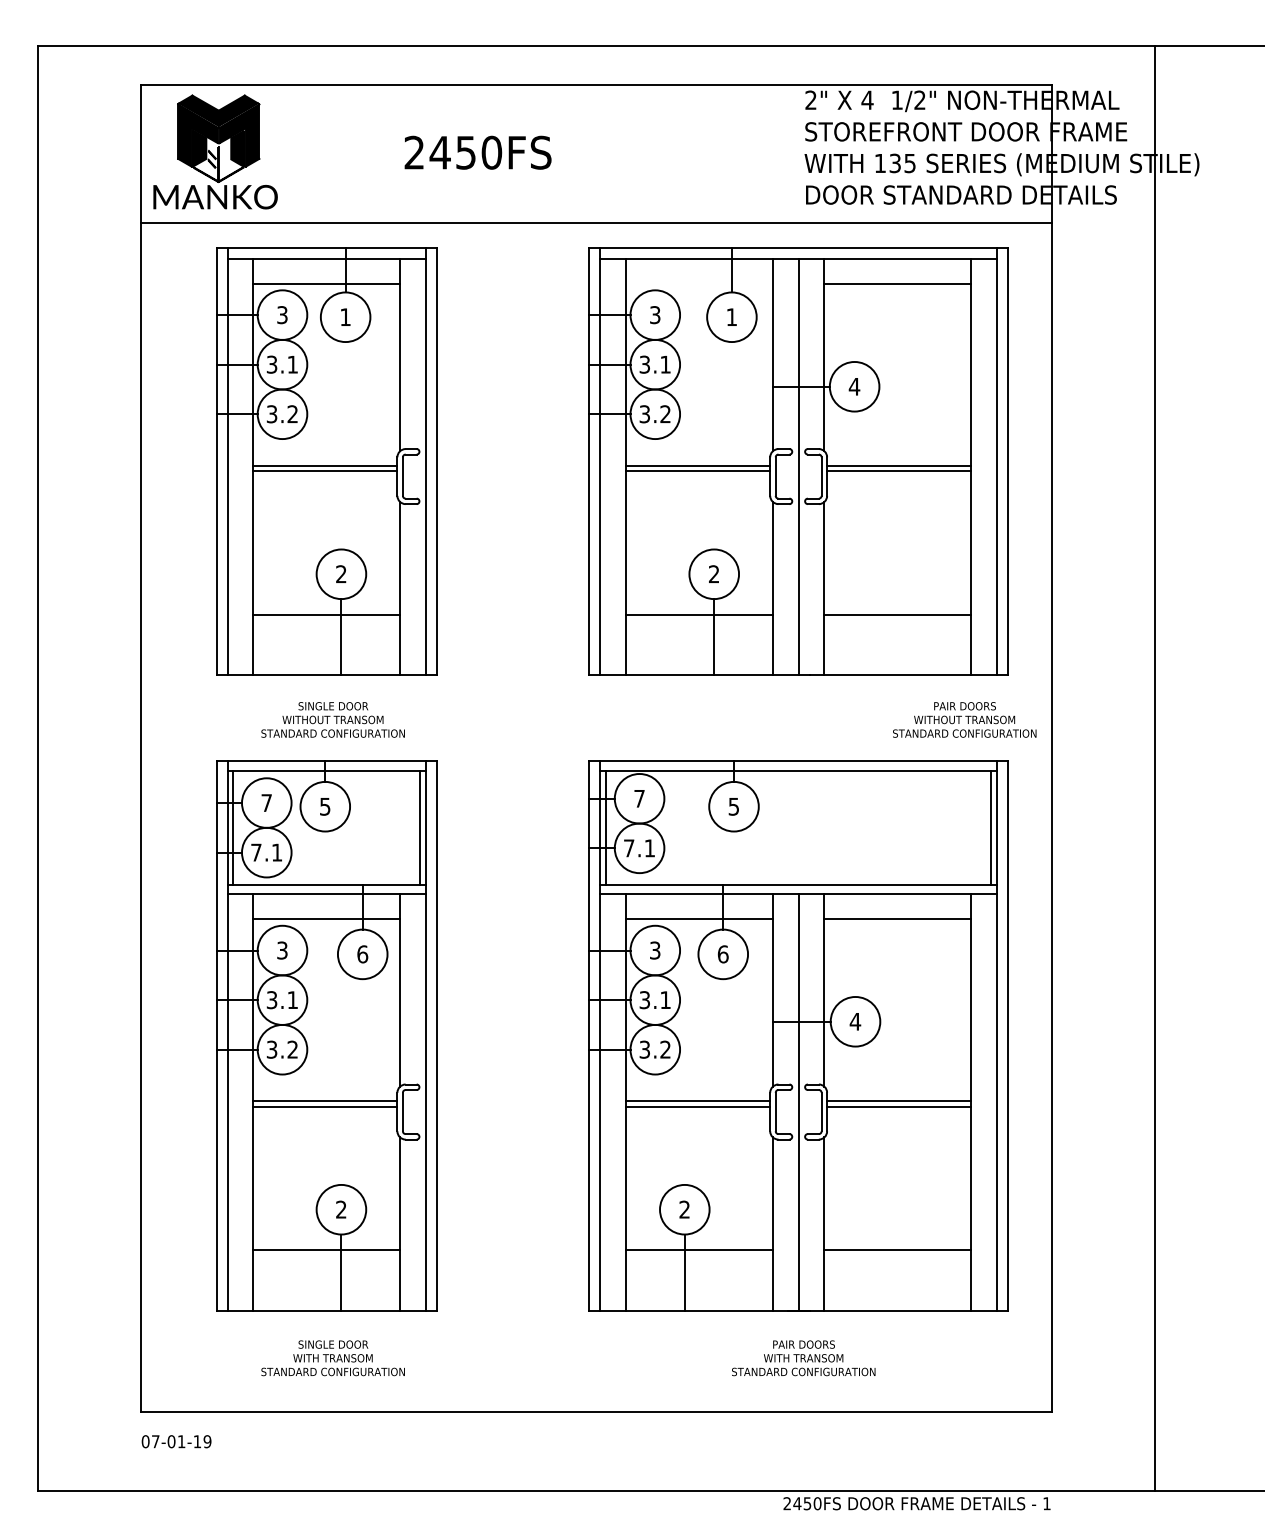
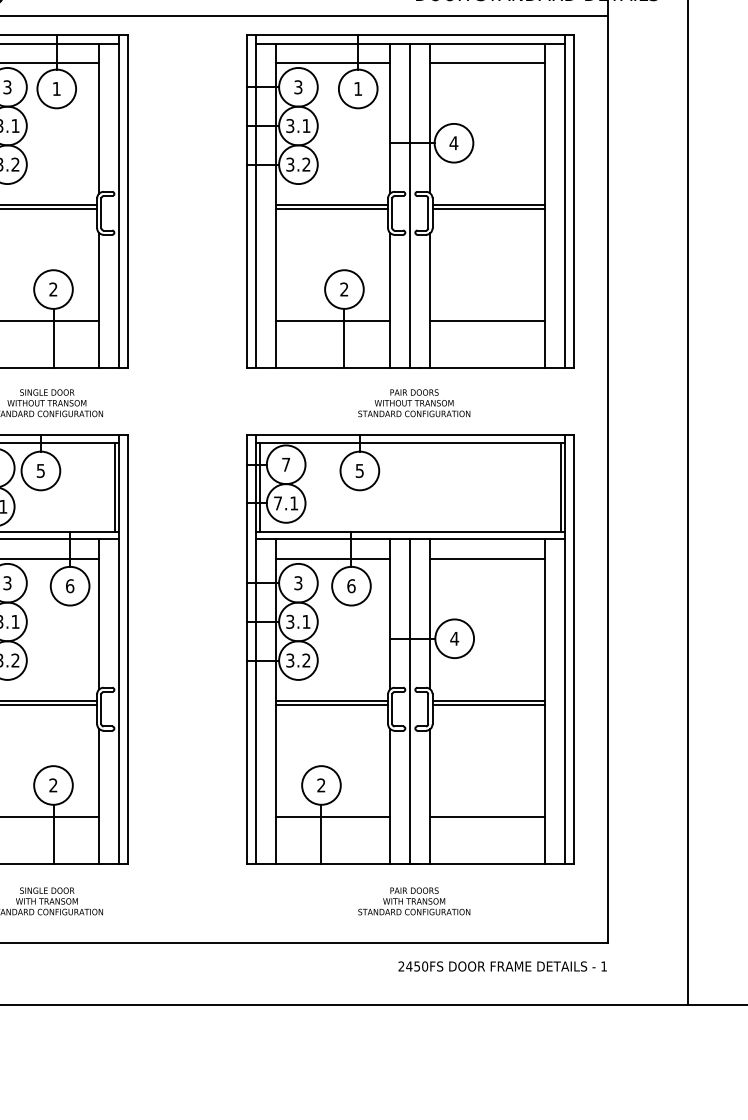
line: (699, 283) -> (332, 62), added
text: (964, 719) -> (414, 402), moved
text: (916, 1503) -> (502, 966), moved

